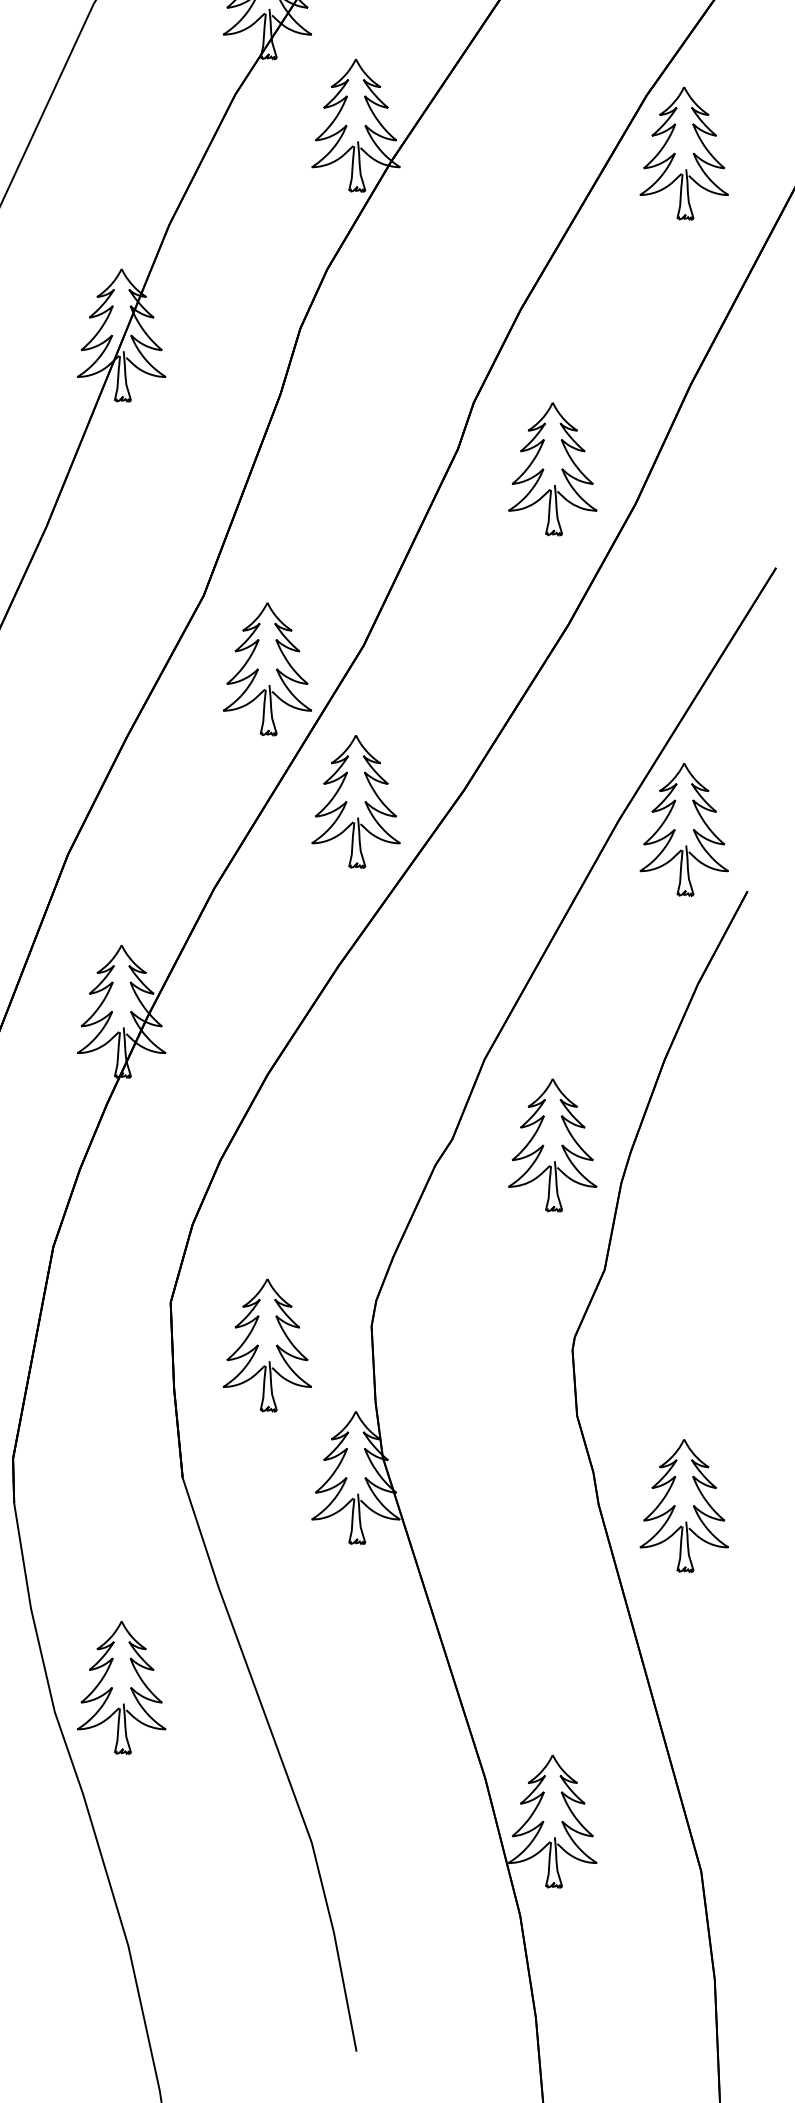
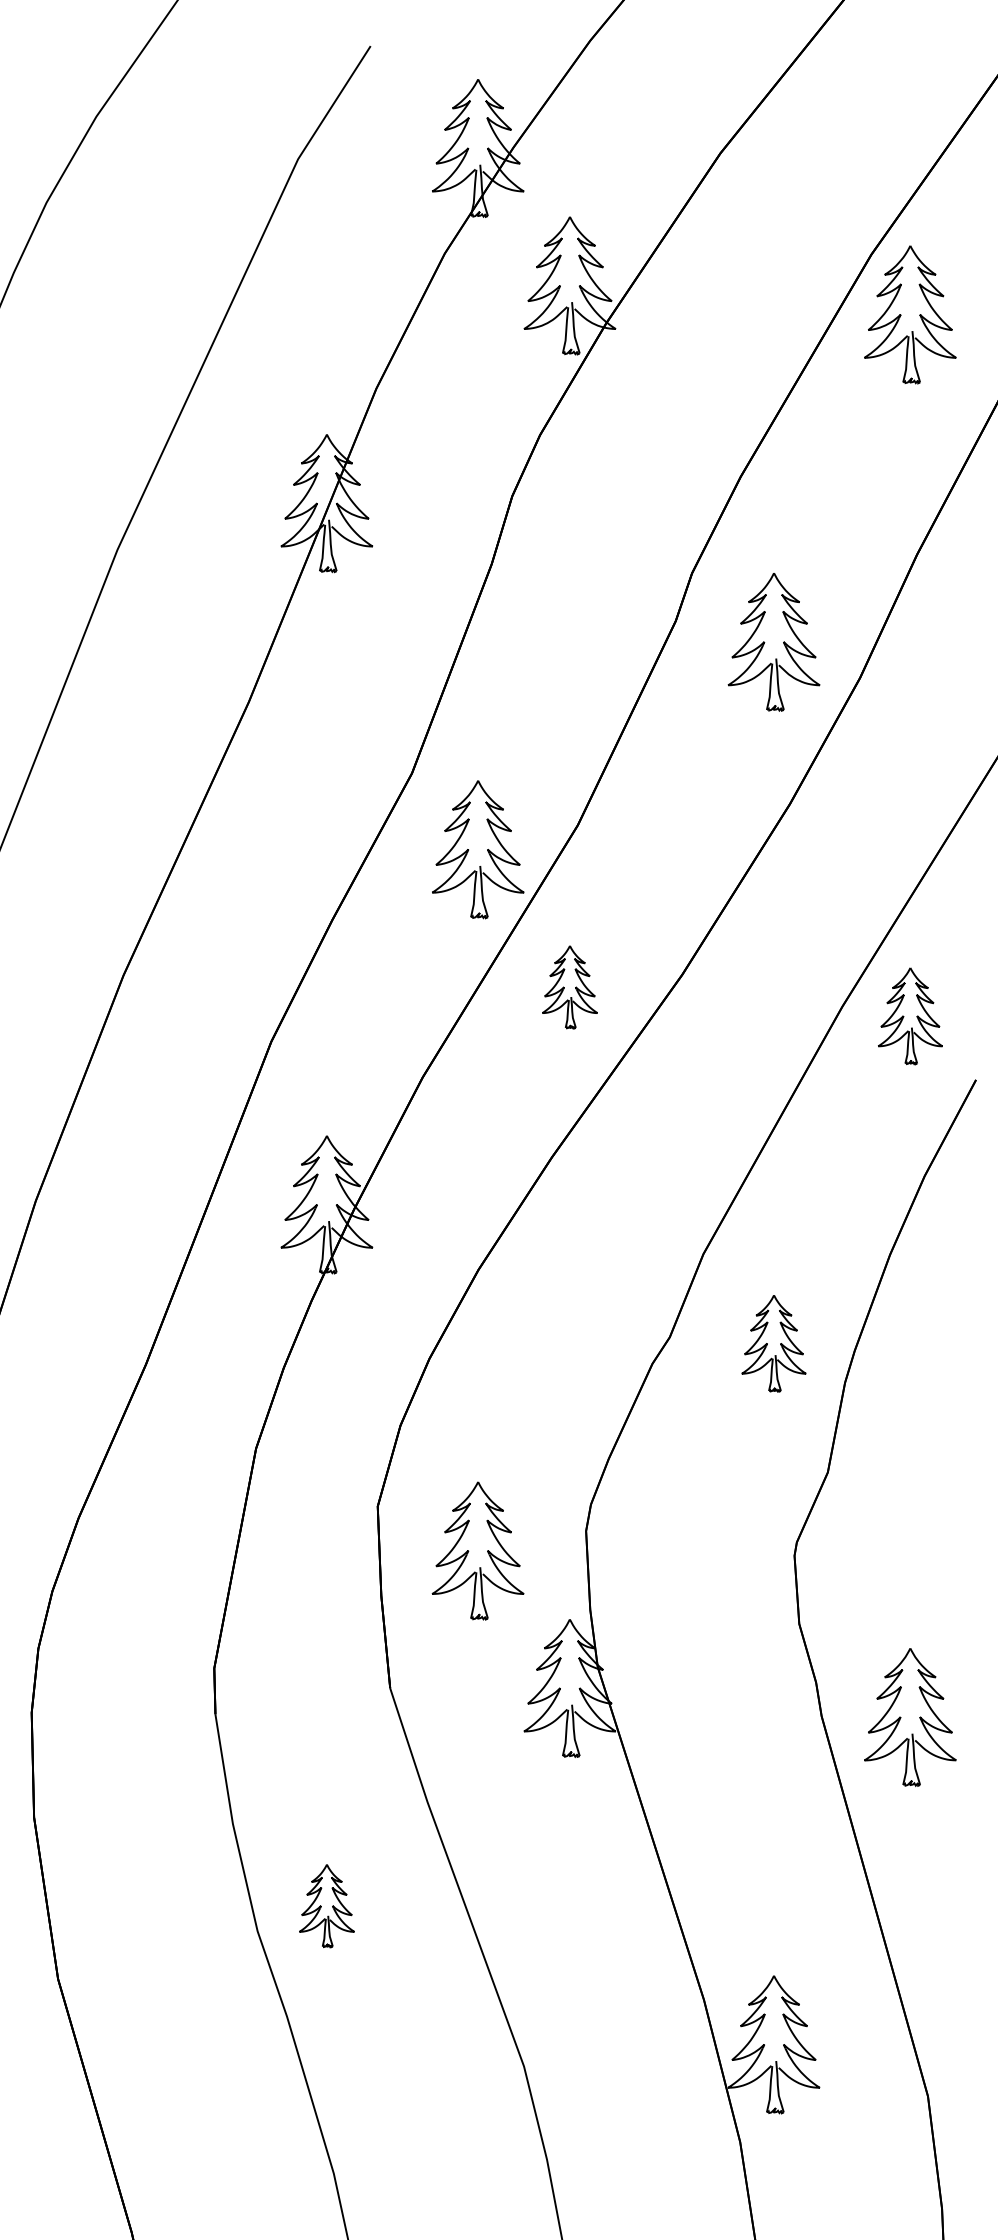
part: (355, 802) -> (569, 987), size x0.6
part: (684, 830) -> (910, 1016), size x0.7
part: (552, 1145) -> (773, 1343), size x0.7
part: (121, 1687) -> (326, 1905), size x0.6

